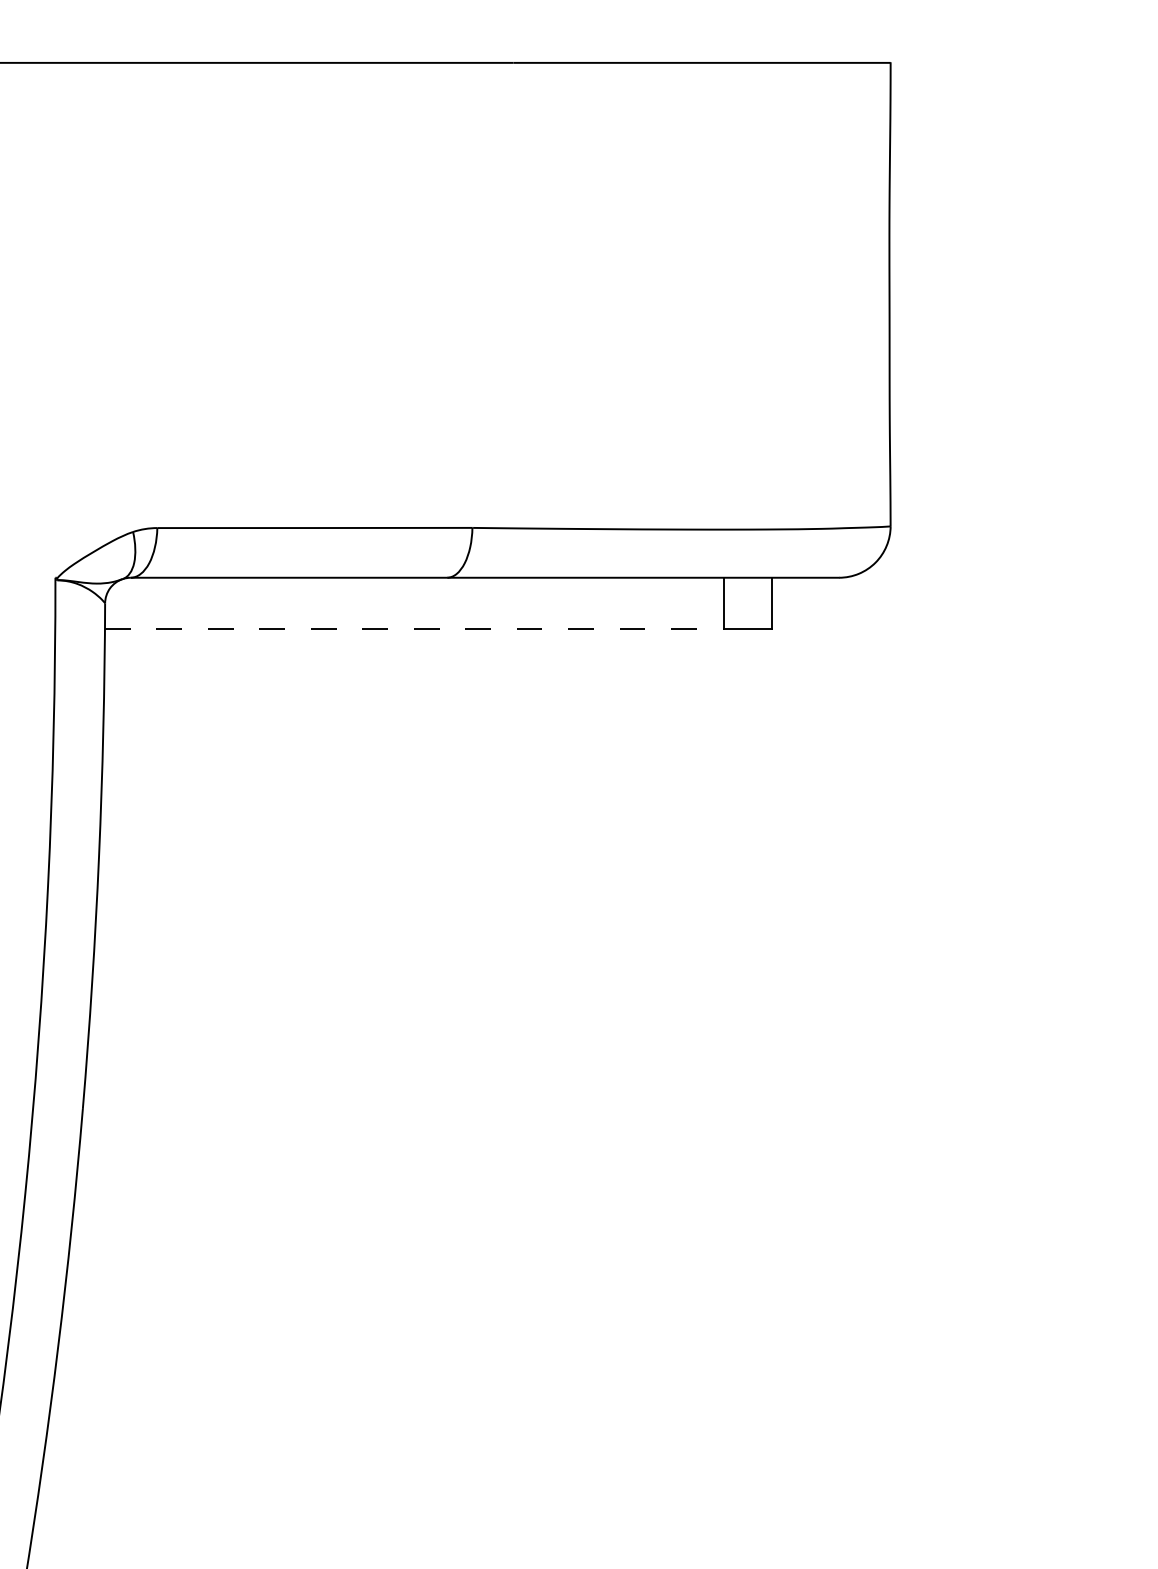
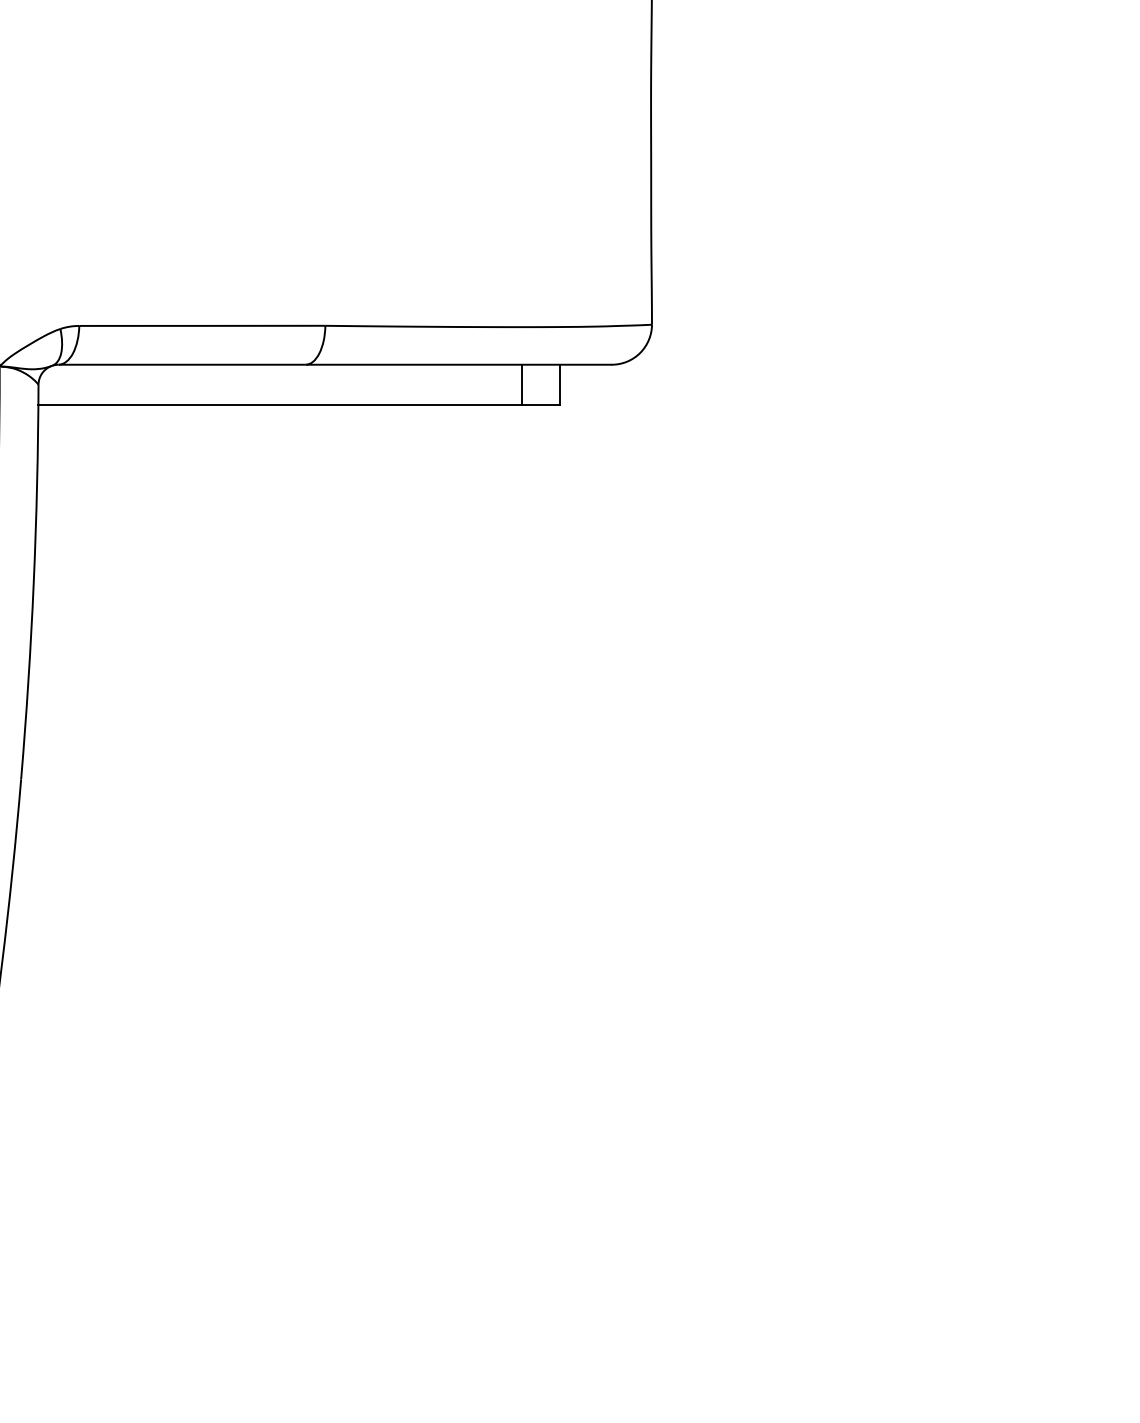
line: (414, 628) -> (280, 404), dashed -> solid

